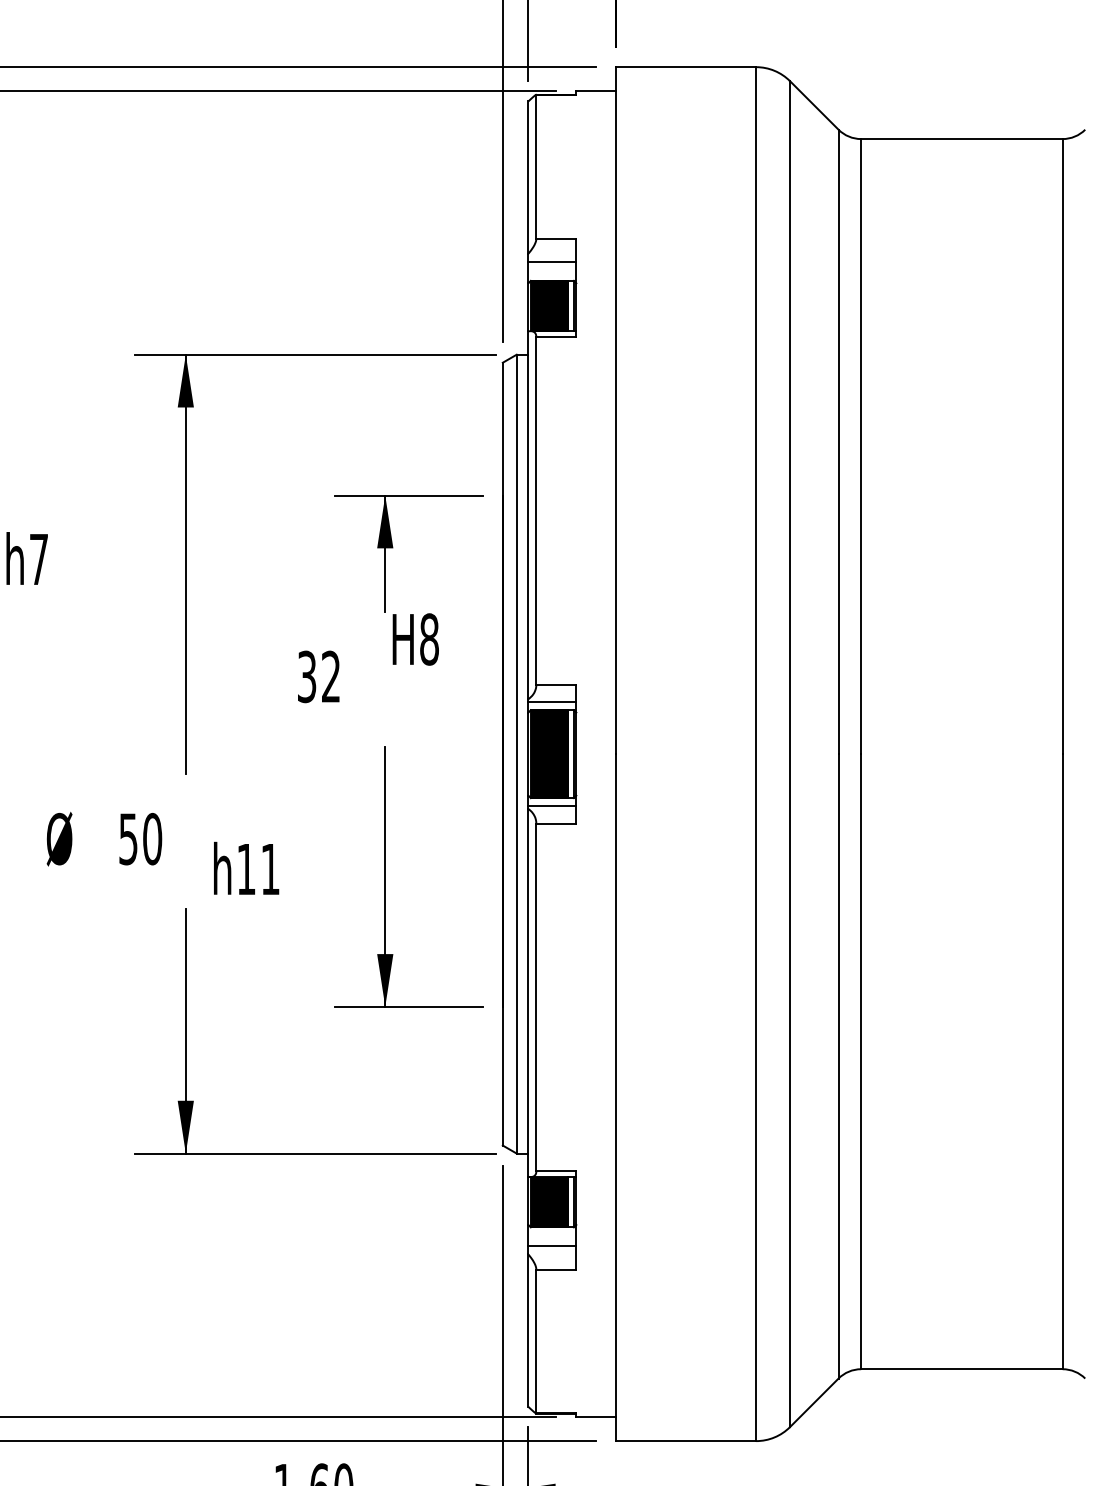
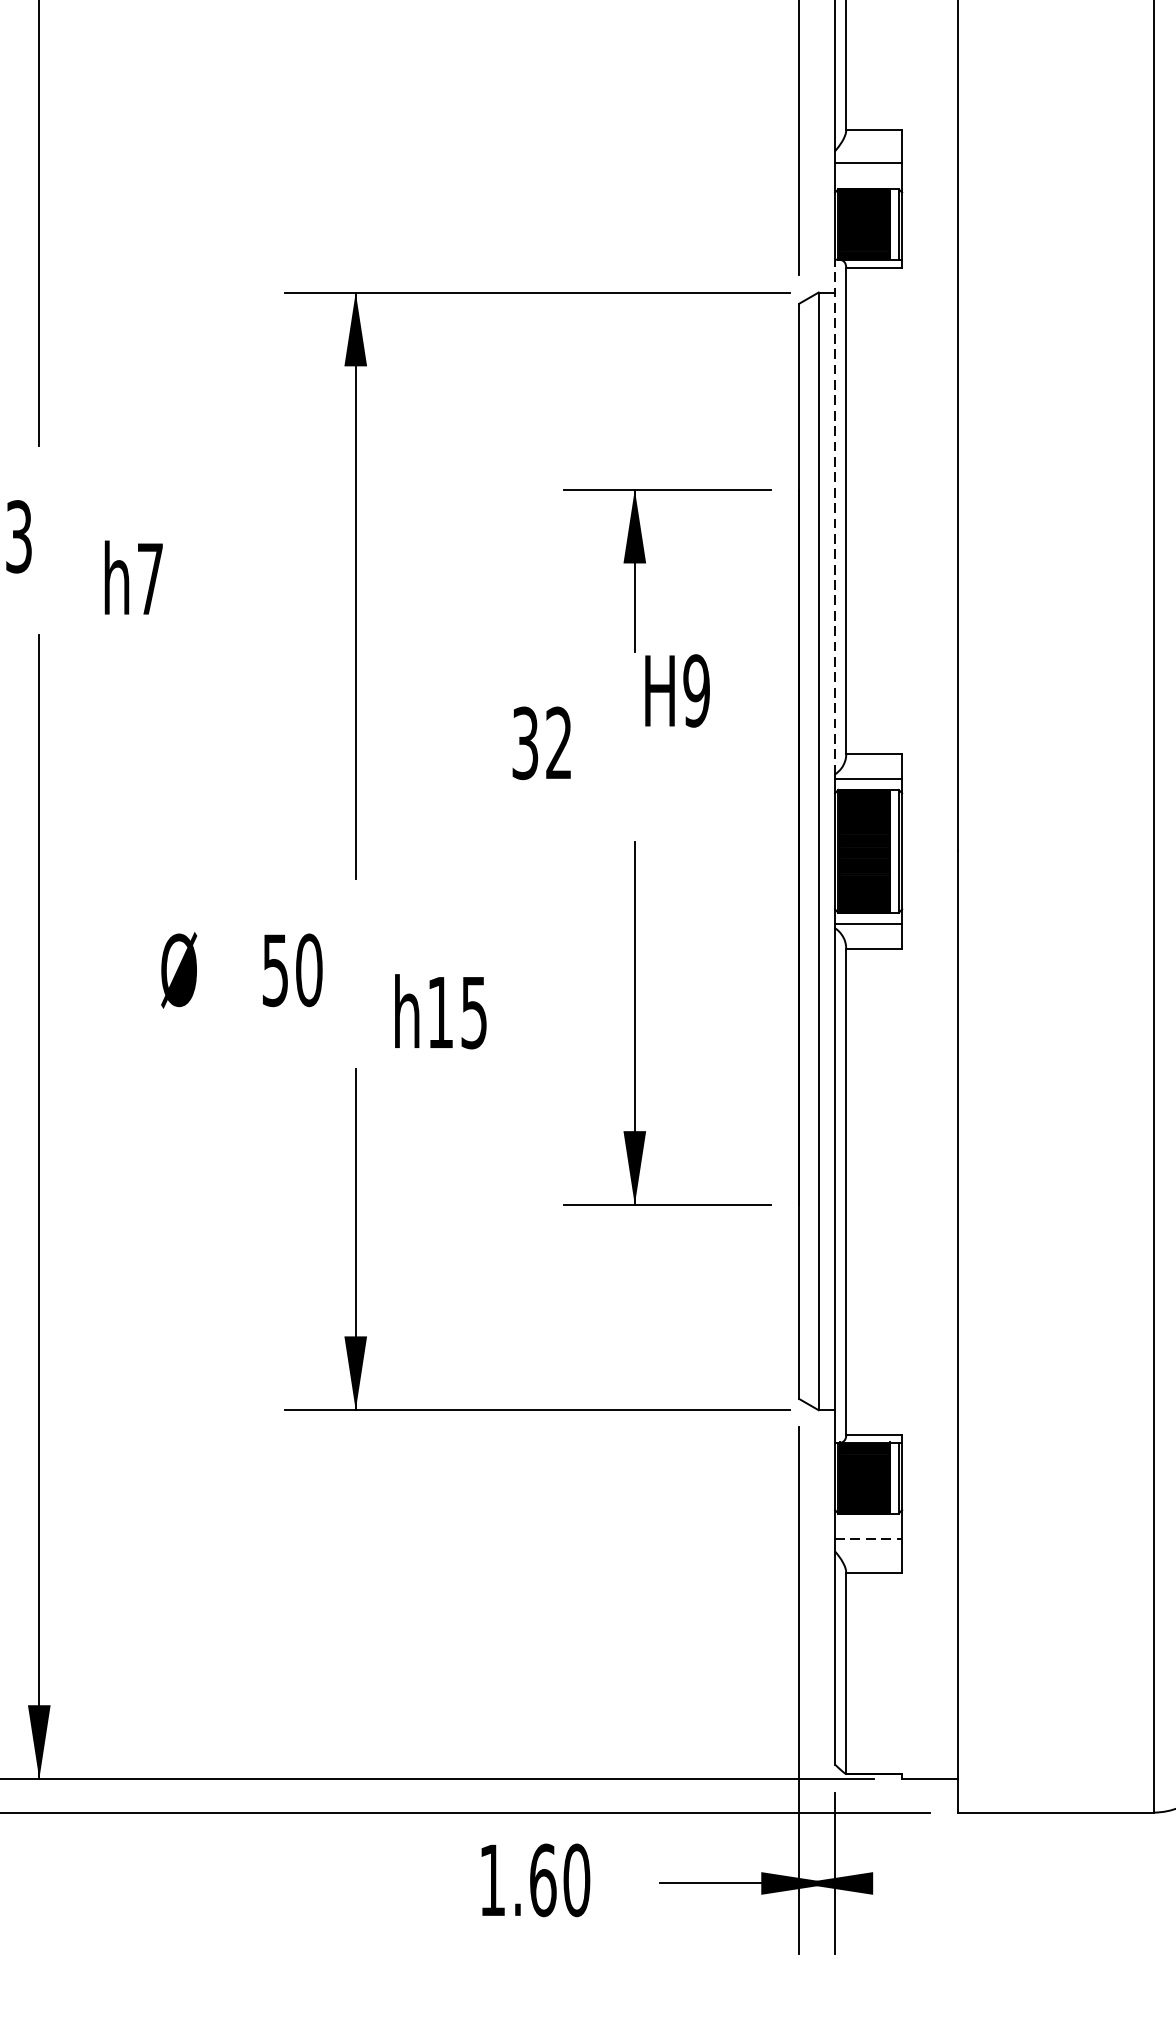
line: (528, 515) -> (835, 517), solid -> dashed
text: (429, 639) -> (696, 690), H8 -> H9
text: (270, 869) -> (474, 1012), h11 -> h15
line: (552, 1245) -> (868, 1538), solid -> dashed

